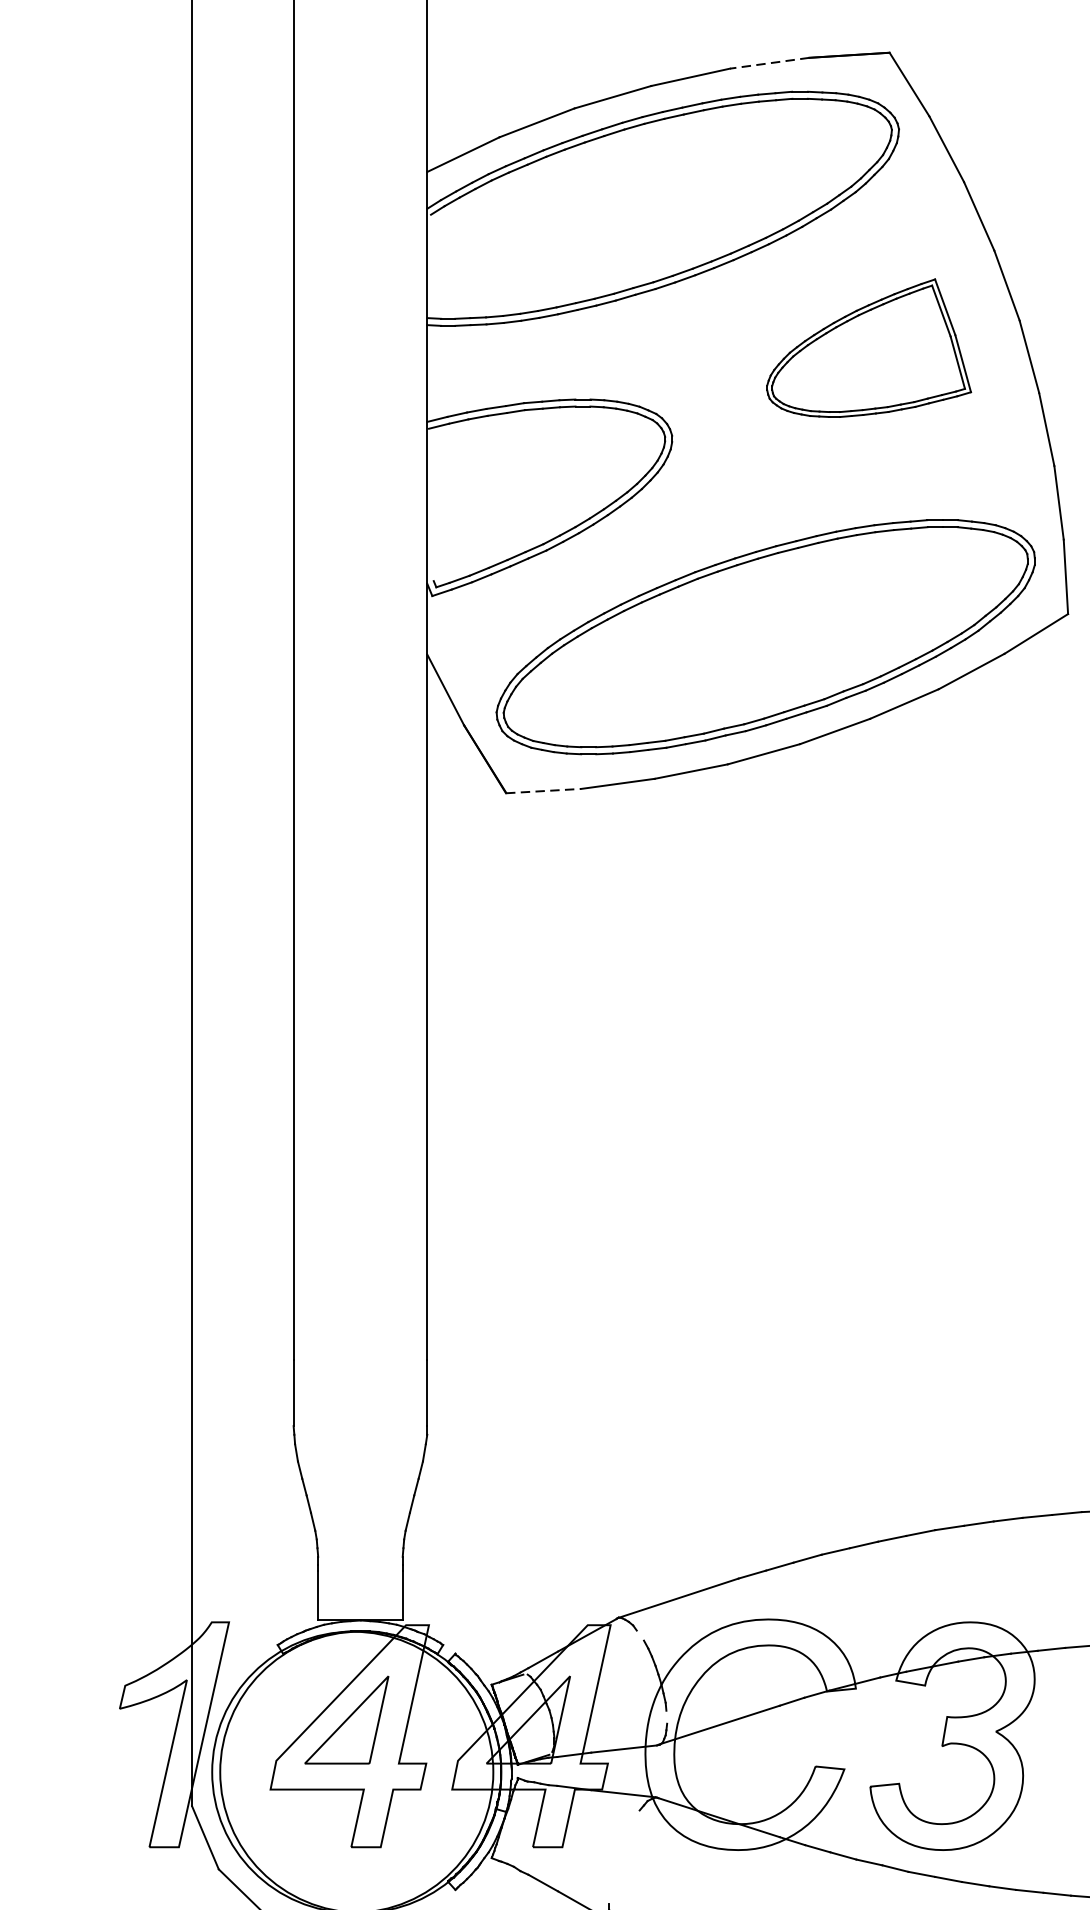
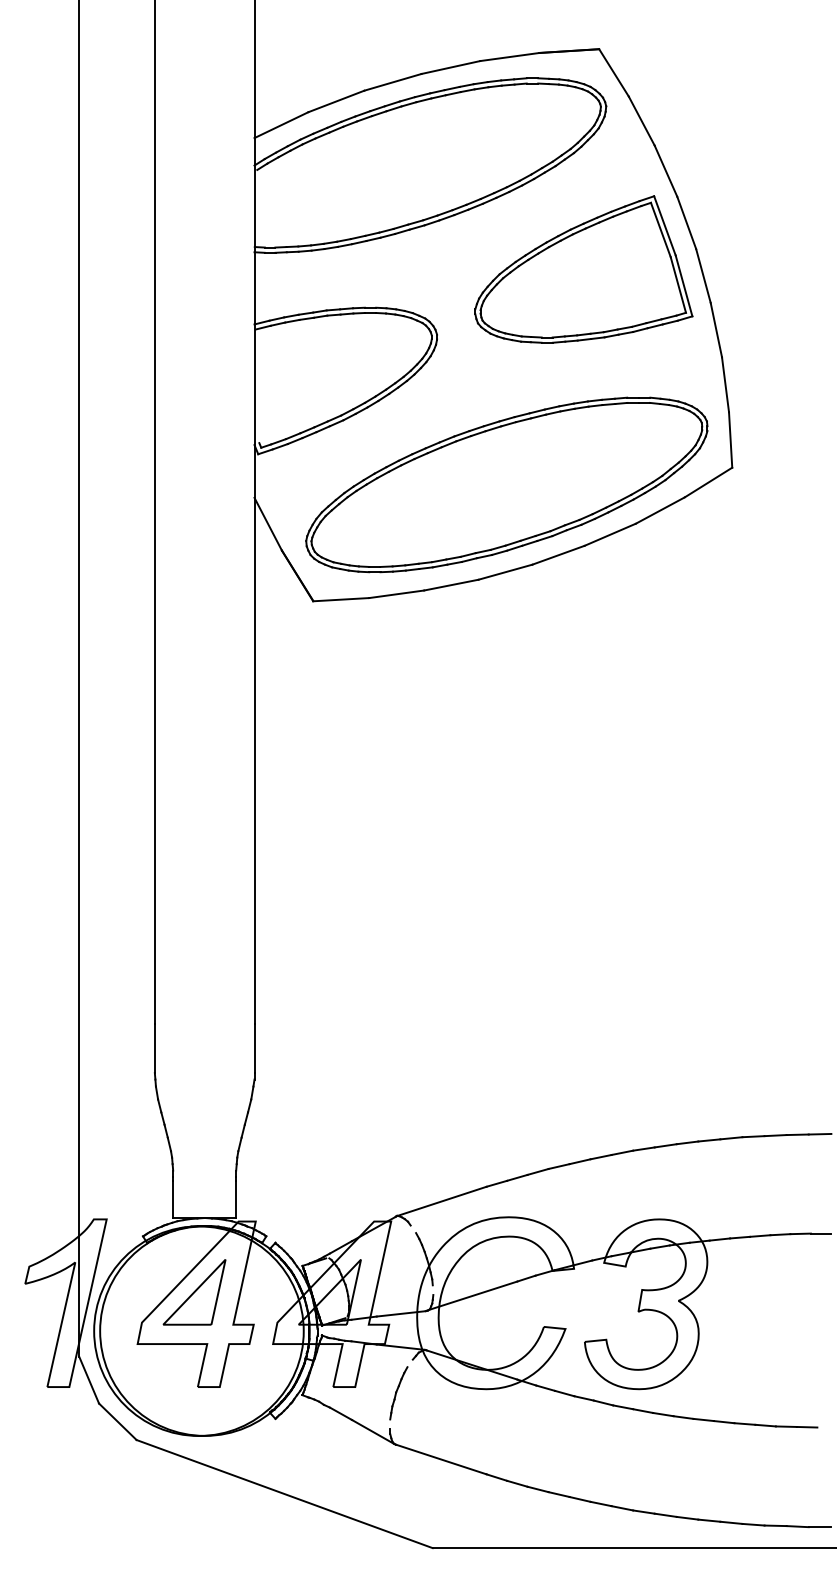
line: (769, 63) -> (509, 57), dashed -> solid
part: (868, 348) -> (583, 269), size x1.43
line: (543, 790) -> (341, 599), dashed -> solid
part: (620, 1855) -> (398, 1393), added

